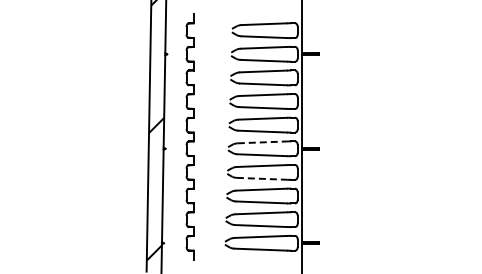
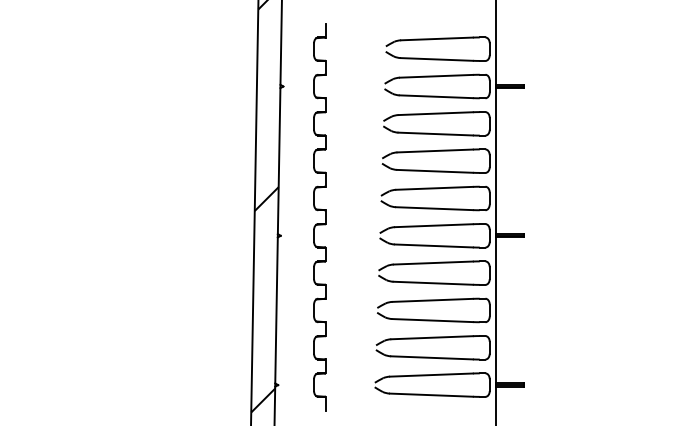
line: (262, 142) -> (434, 225), dashed -> solid
line: (262, 178) -> (434, 282), dashed -> solid

